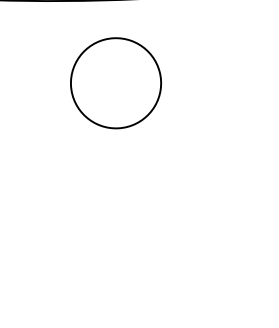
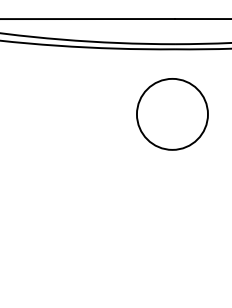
circle: (116, 83) -> (172, 114), moved

